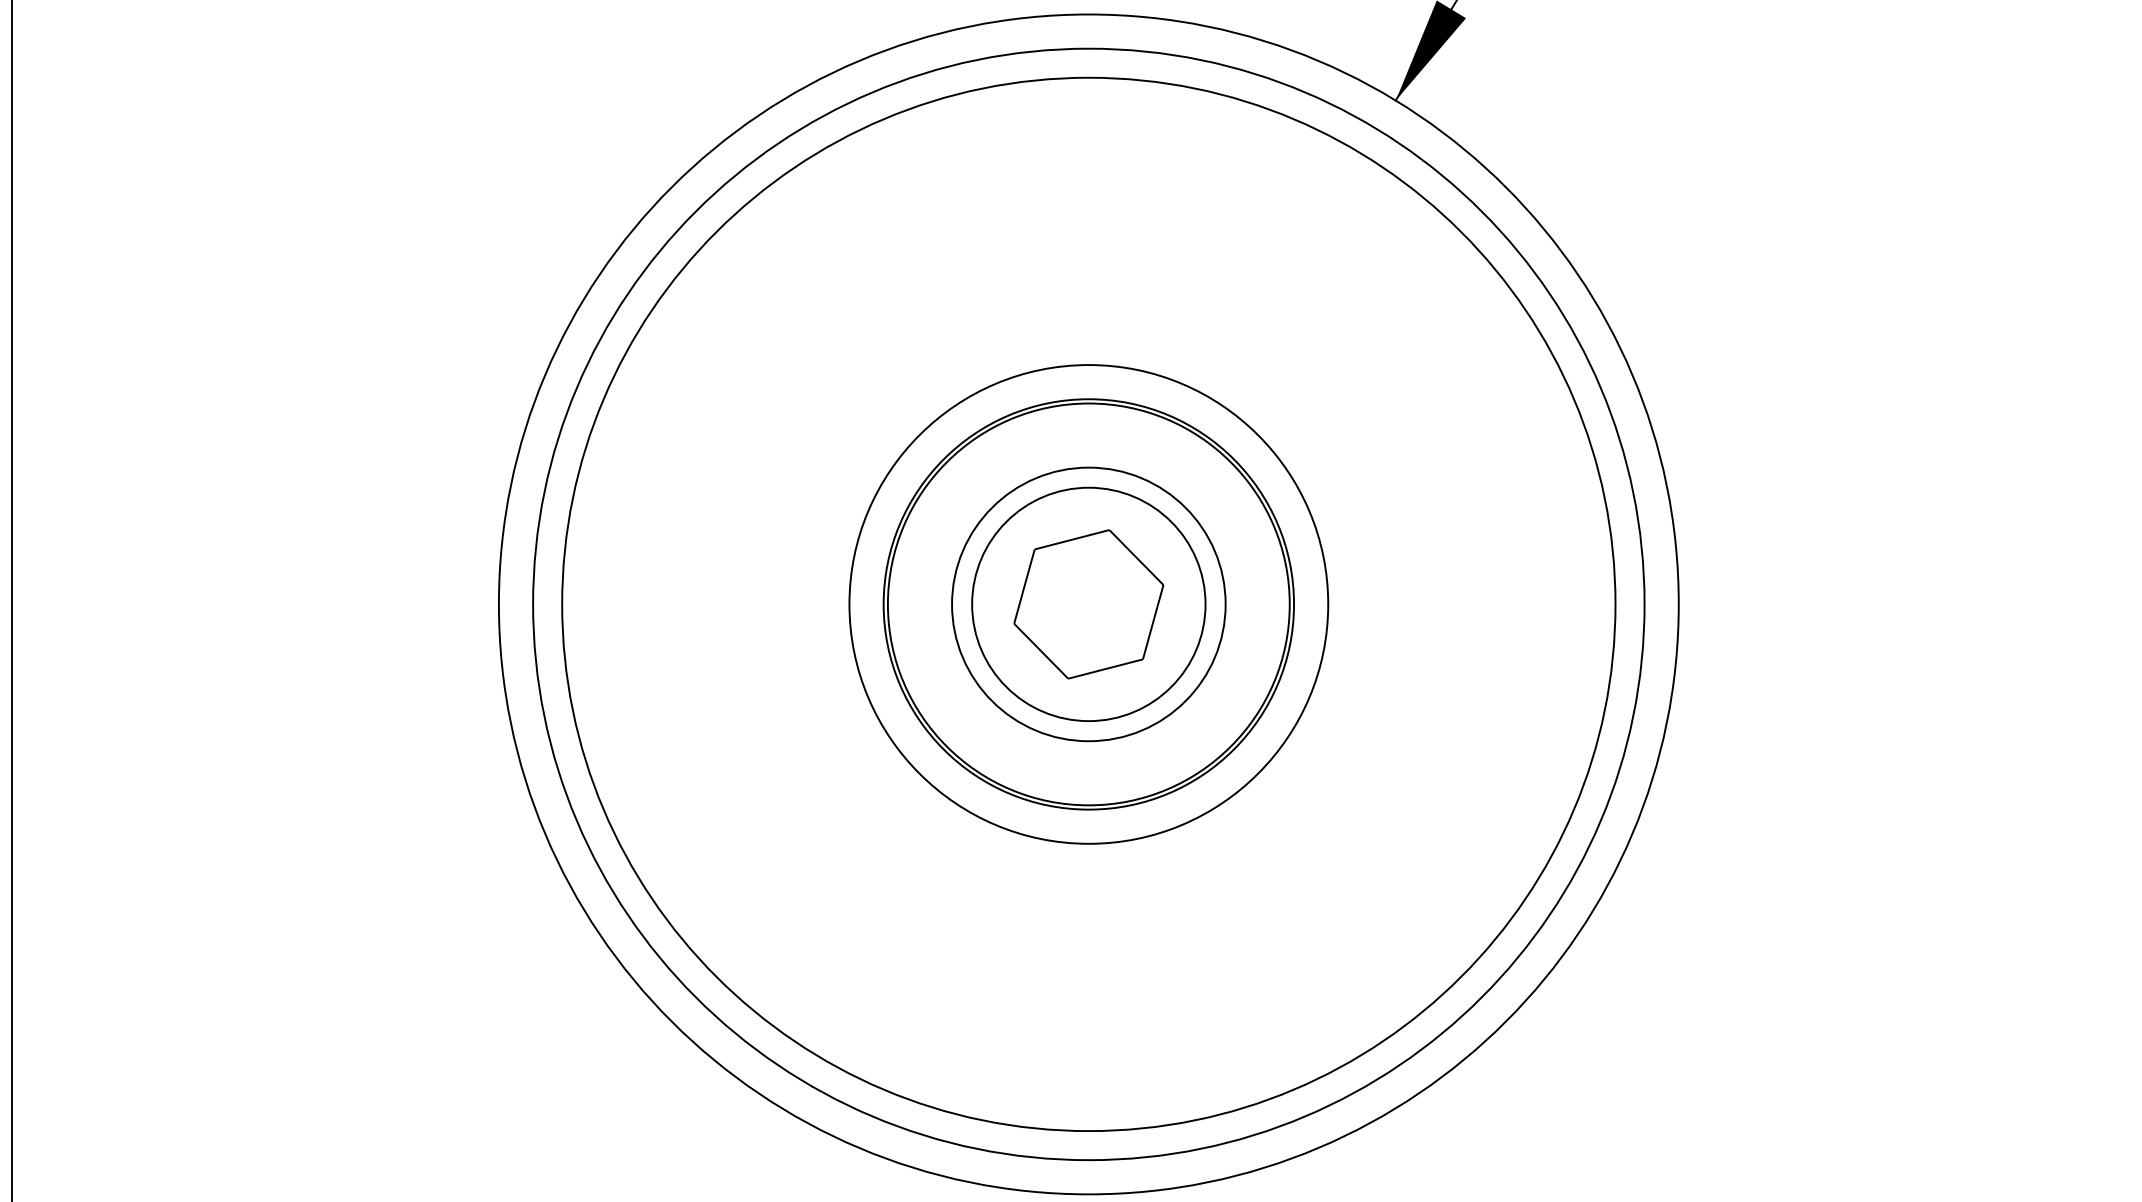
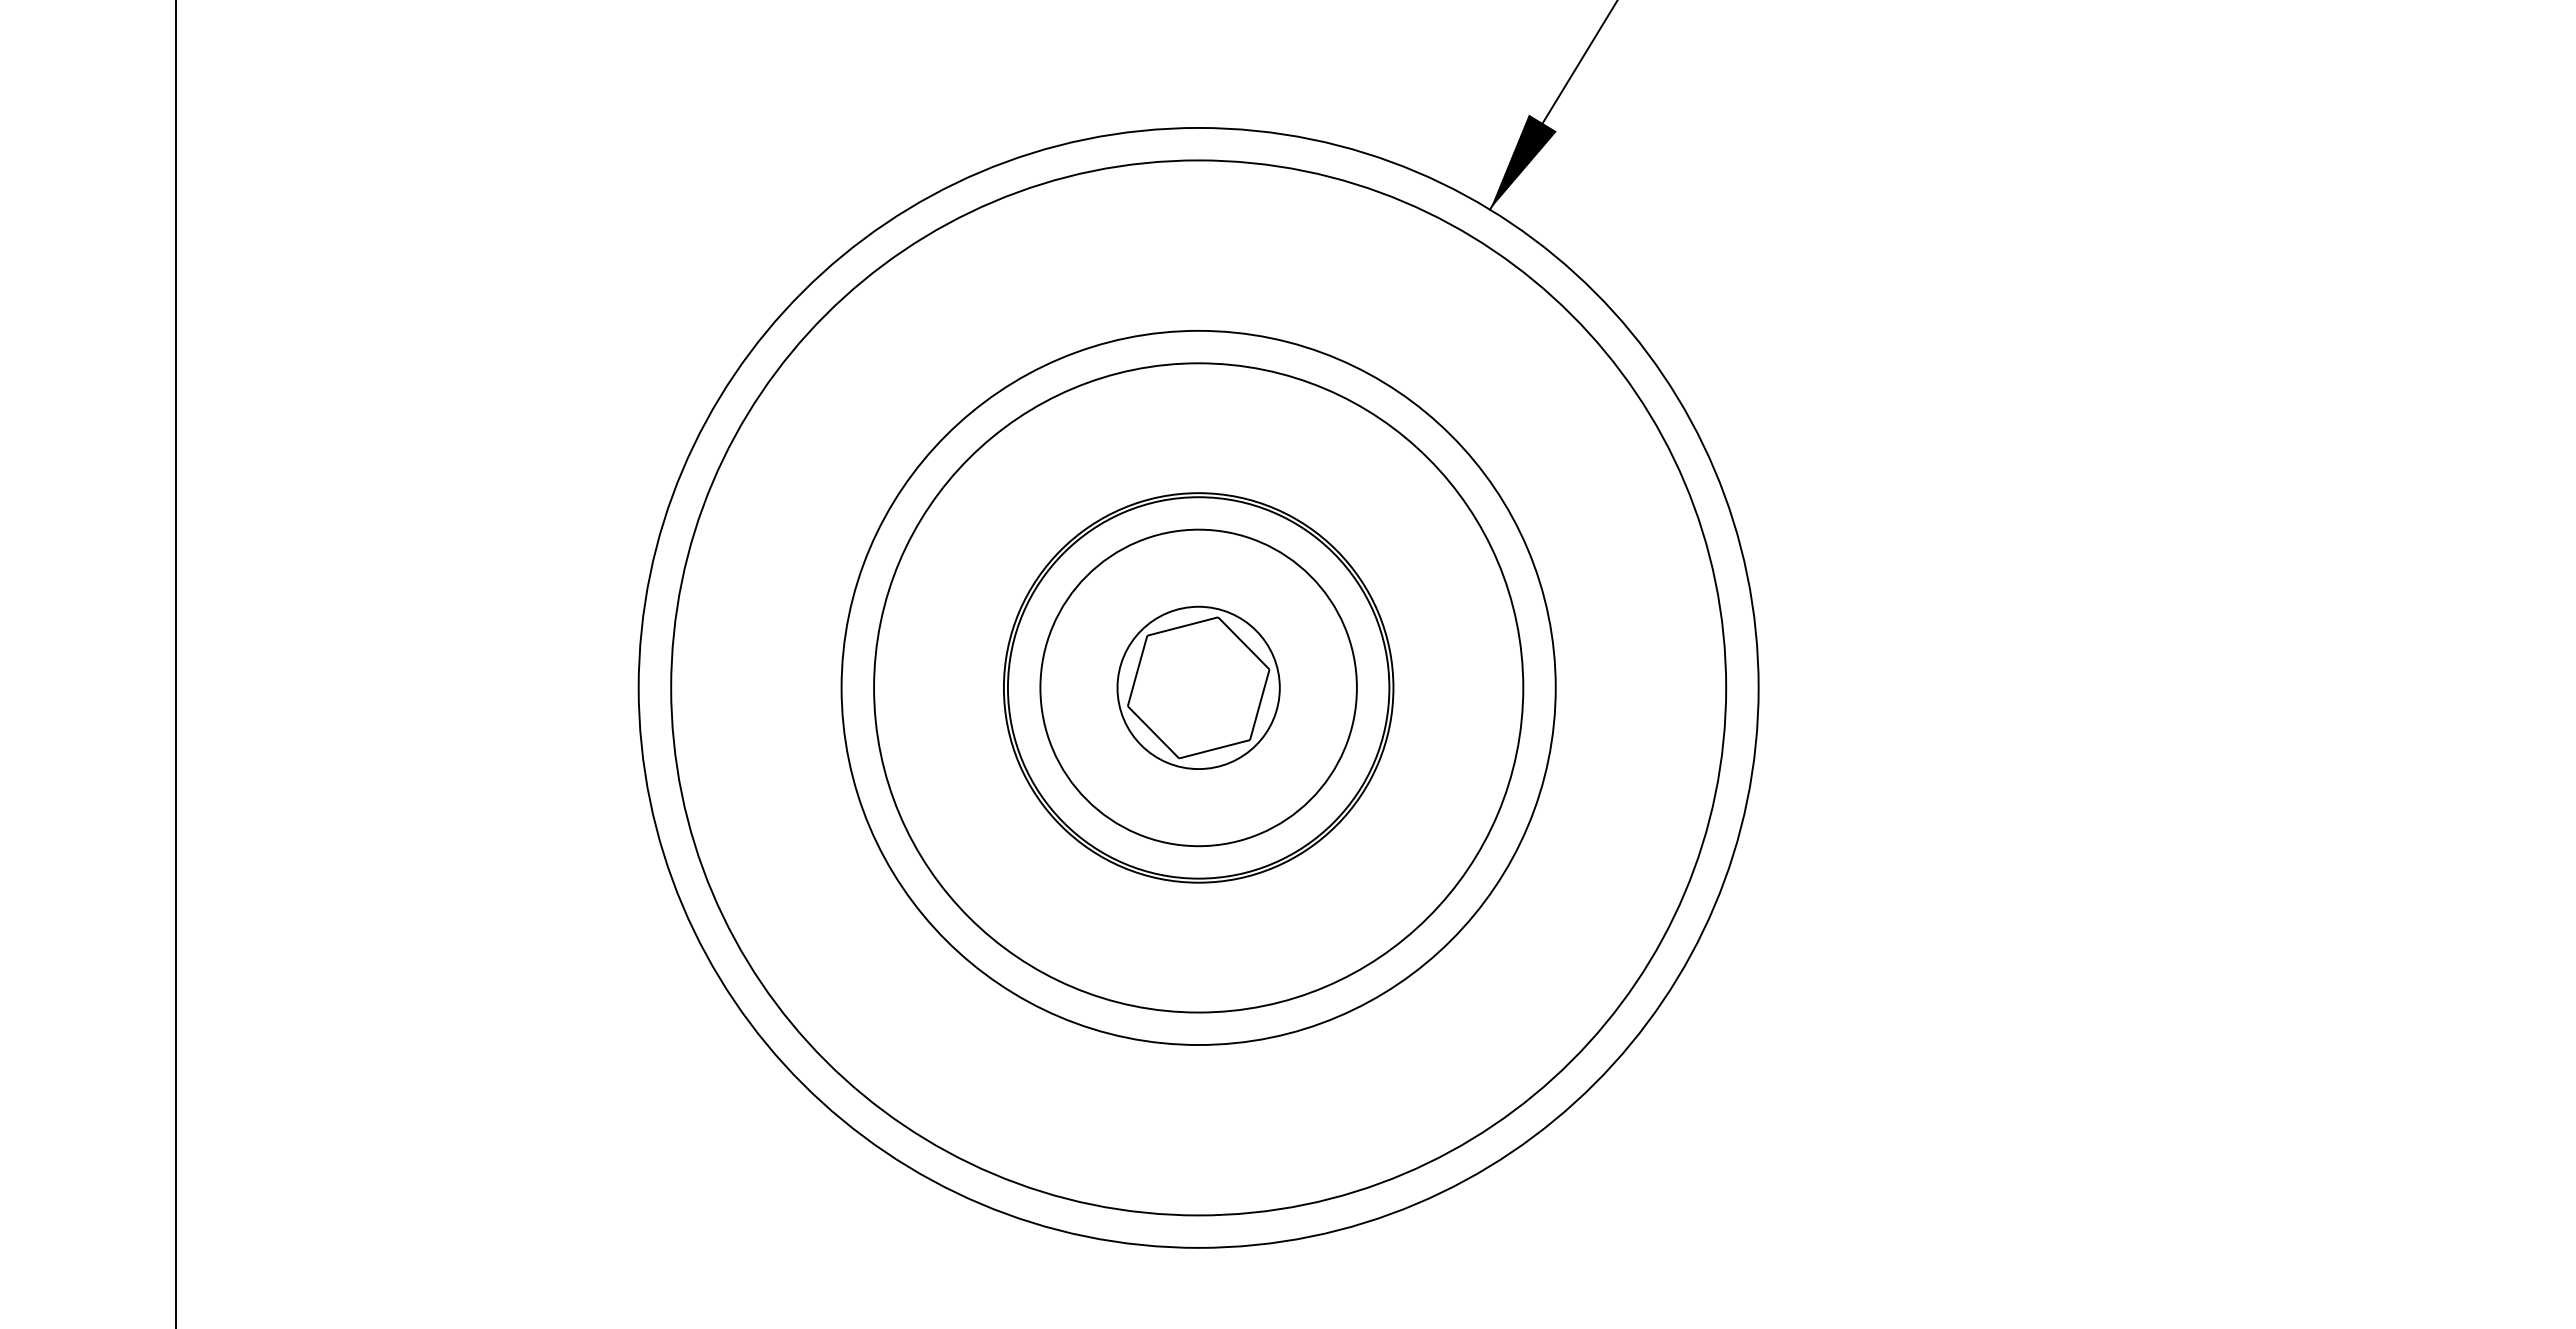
circle: (1088, 603) -> (1198, 687), size x0.62
circle: (1088, 603) -> (1198, 687), size x0.71
circle: (1088, 603) -> (1198, 687), size x1.43
circle: (1088, 603) -> (1198, 687), size x1.43

